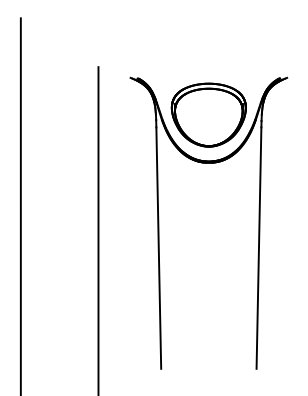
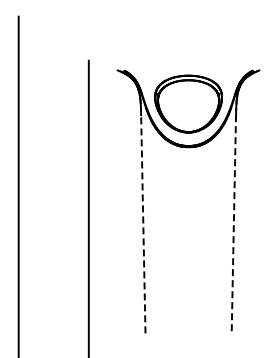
line: (158, 247) -> (143, 223), solid -> dashed
line: (258, 248) -> (233, 224), solid -> dashed

